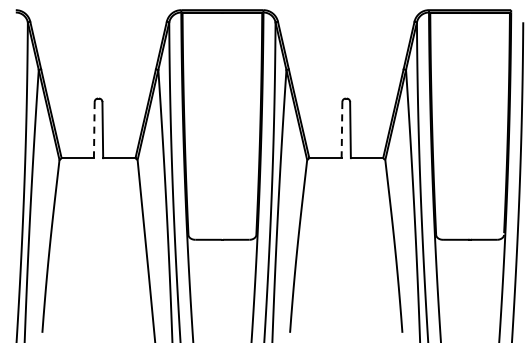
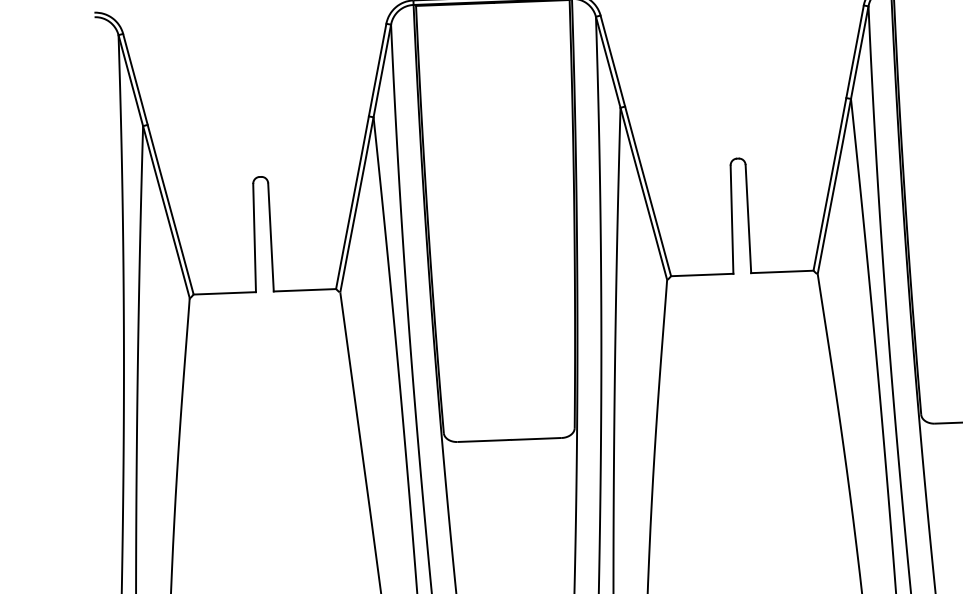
line: (94, 130) -> (254, 238), dashed -> solid
line: (341, 130) -> (731, 220), dashed -> solid

